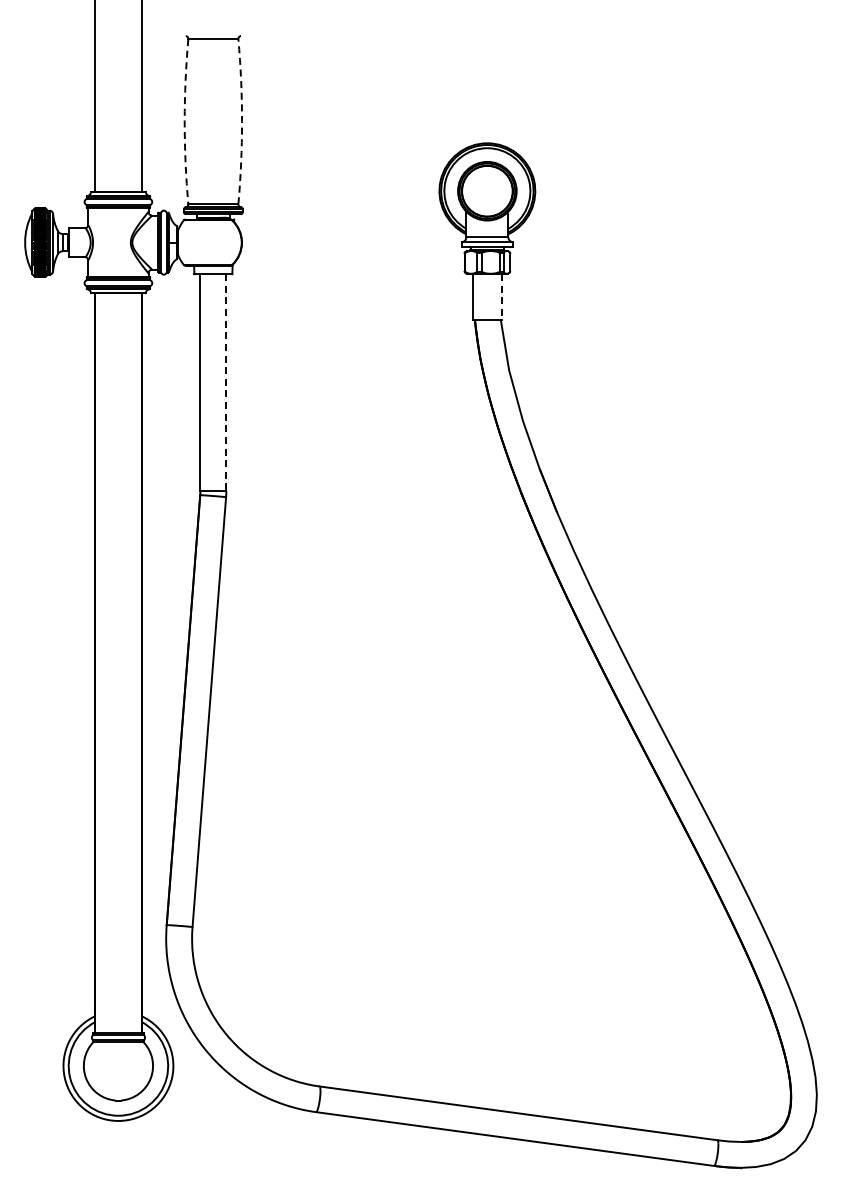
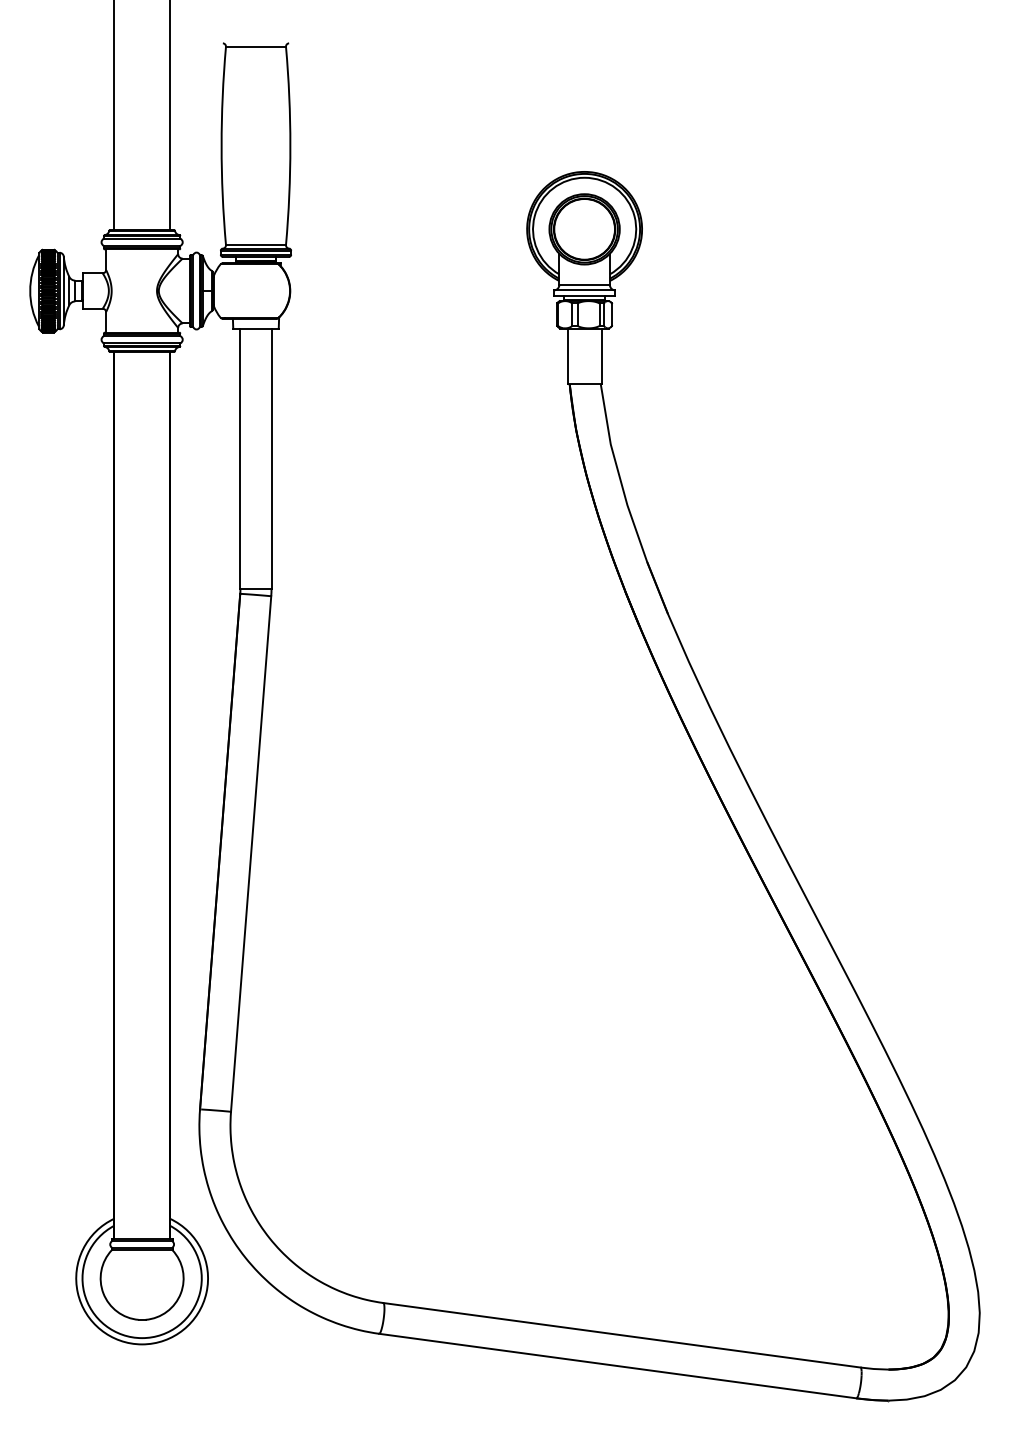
arc: (184, 121) -> (221, 145), dashed -> solid
arc: (242, 121) -> (290, 145), dashed -> solid
line: (501, 297) -> (601, 356), dashed -> solid
line: (226, 382) -> (271, 458), dashed -> solid

